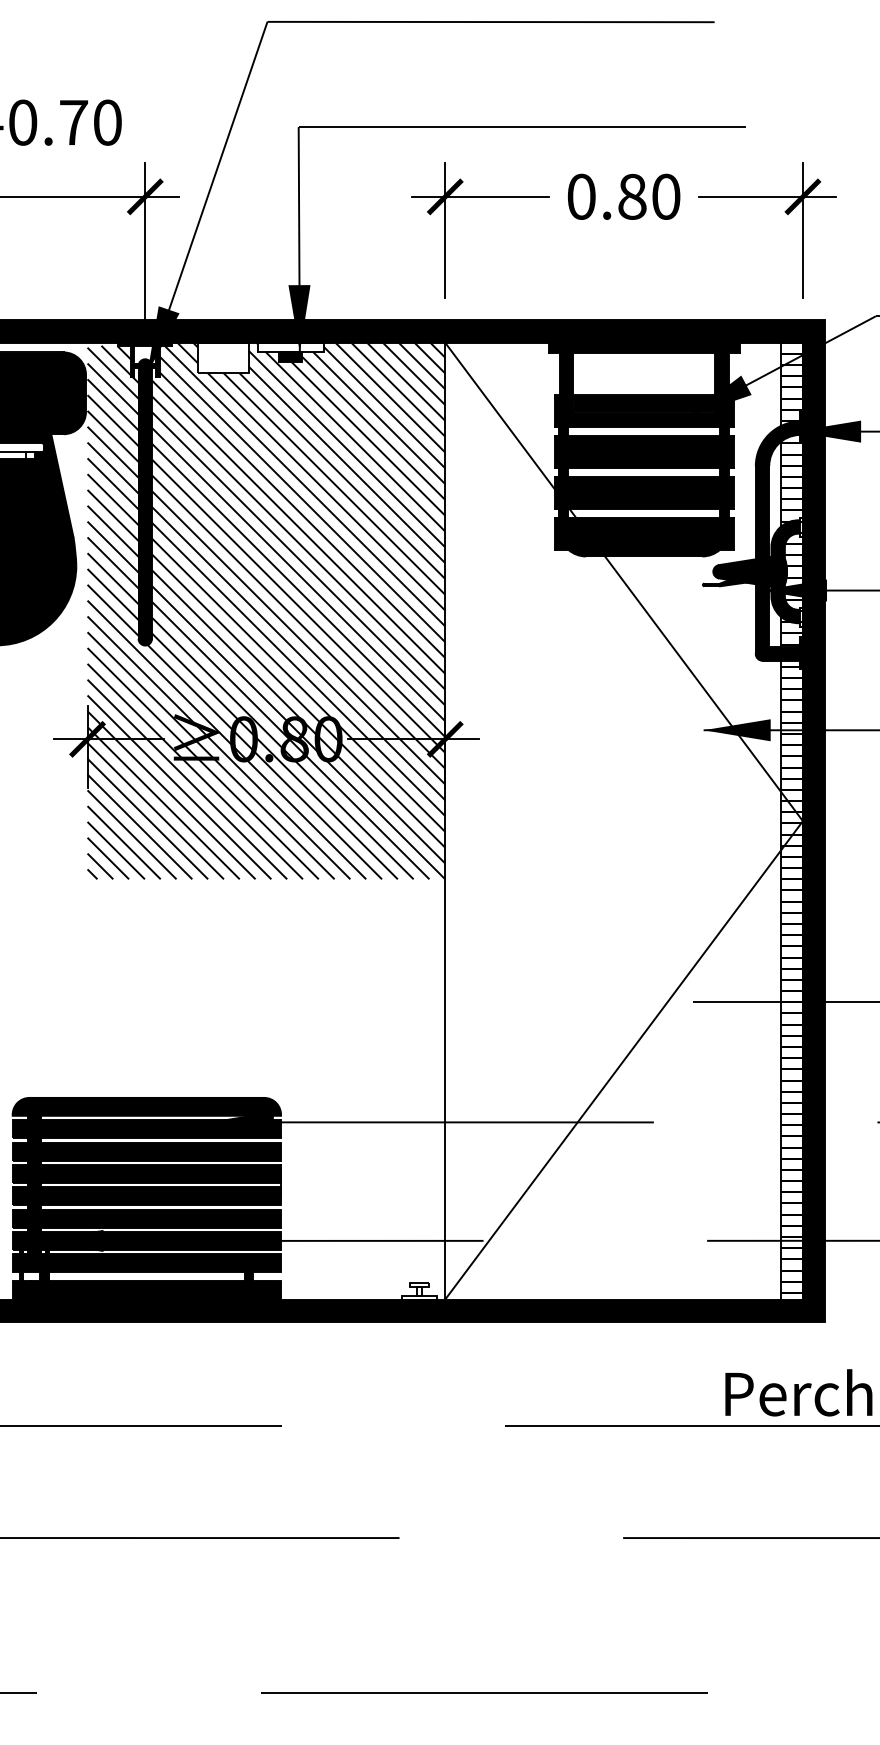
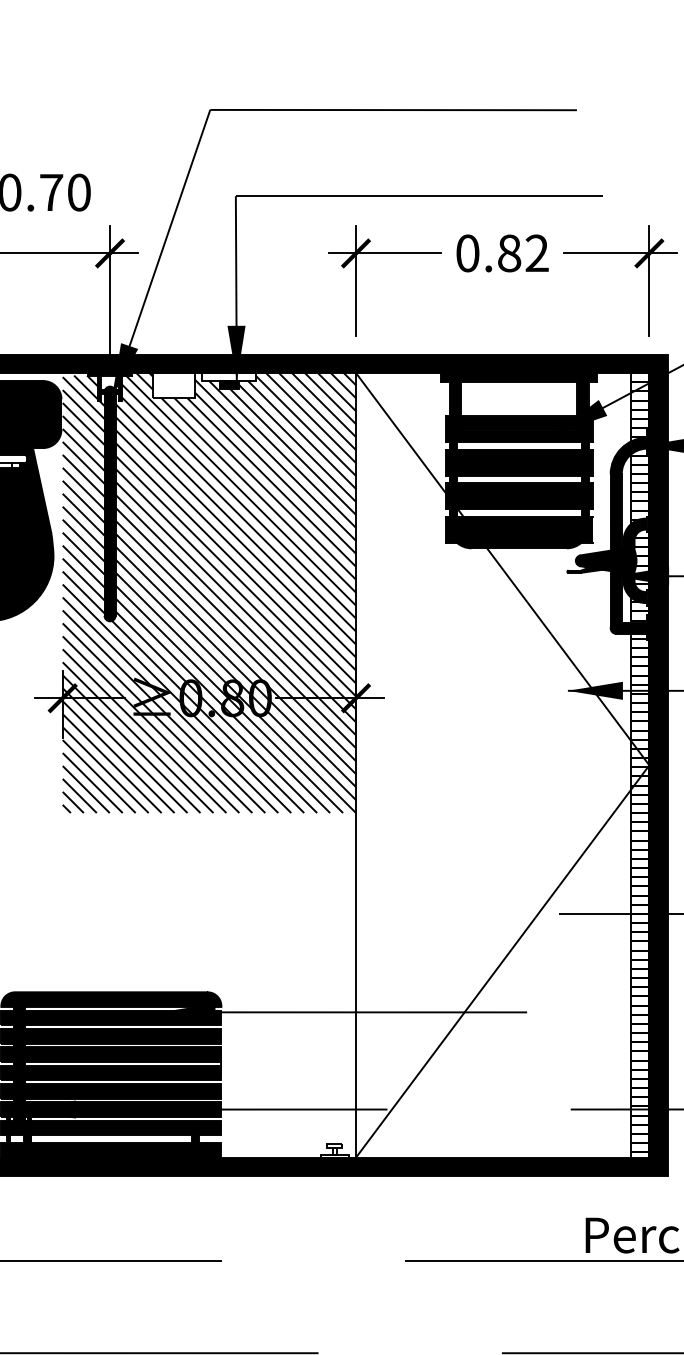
text: (666, 196) -> (537, 253), 0.80 -> 0.82

